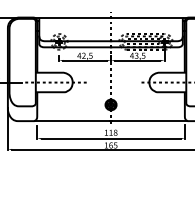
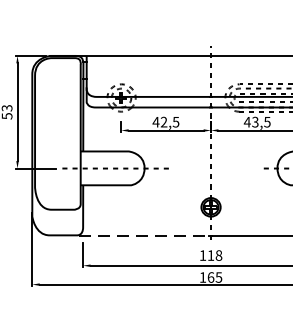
line: (73, 121) -> (145, 235), solid -> dashed

